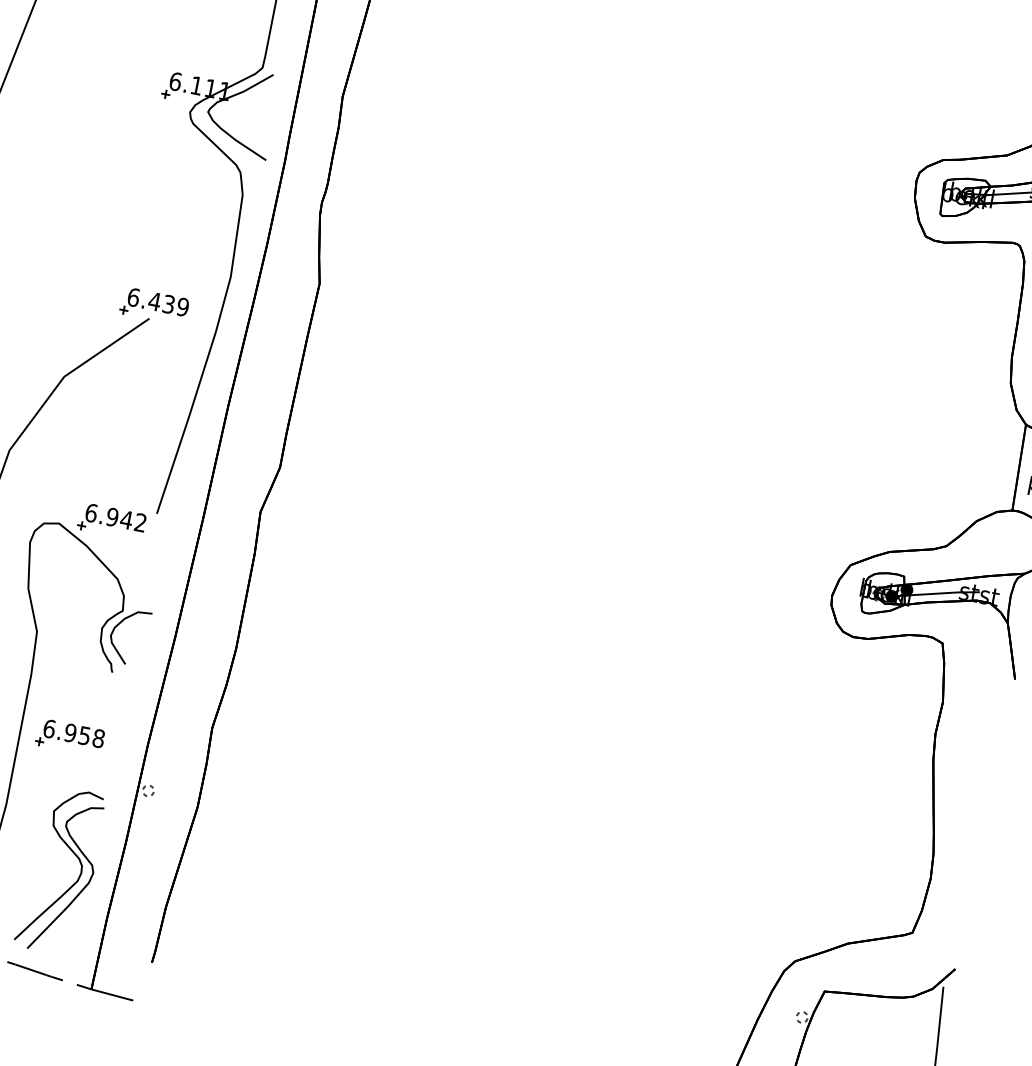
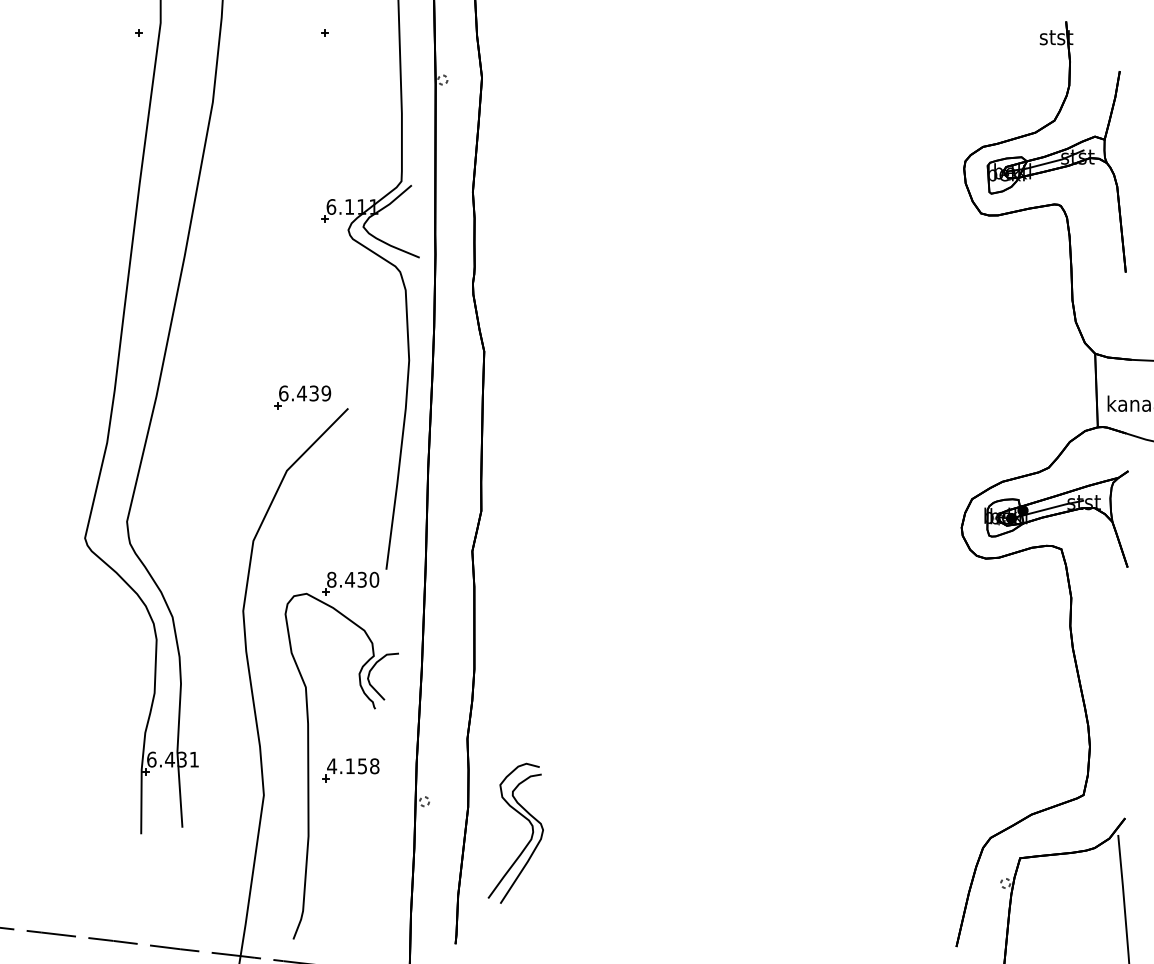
part: (154, 306) -> (302, 397), moved
text: (116, 517) -> (353, 579), 6.942 -> 8.430
text: (60, 731) -> (341, 766), 6.958 -> 4.158
part: (77, 878) -> (530, 837), moved

